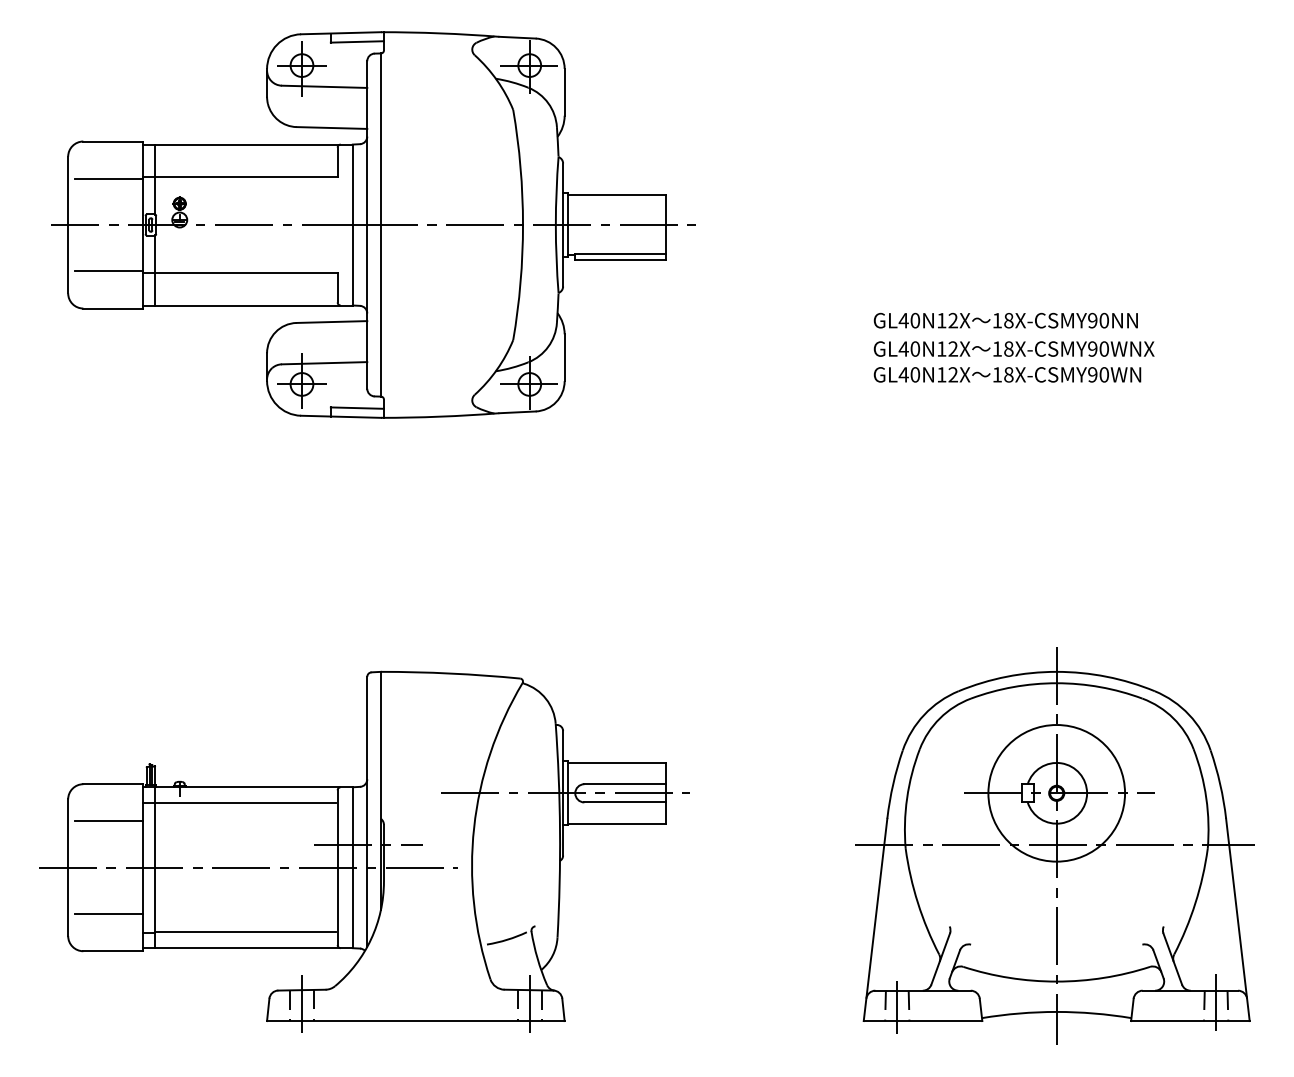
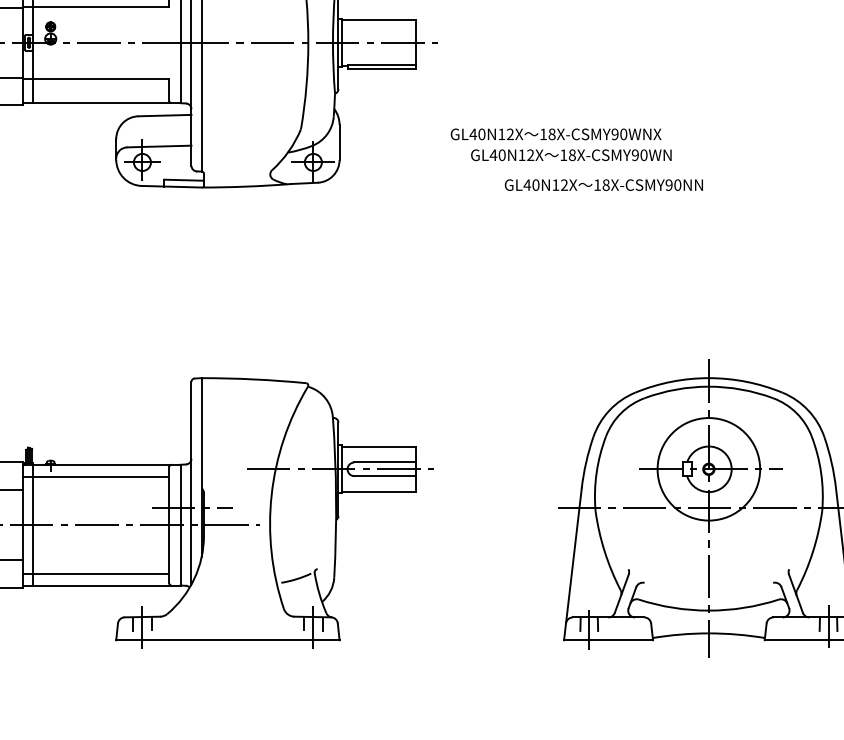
text: (1005, 320) -> (603, 185), moved
text: (1013, 348) -> (555, 133), moved
text: (1007, 374) -> (571, 154), moved

